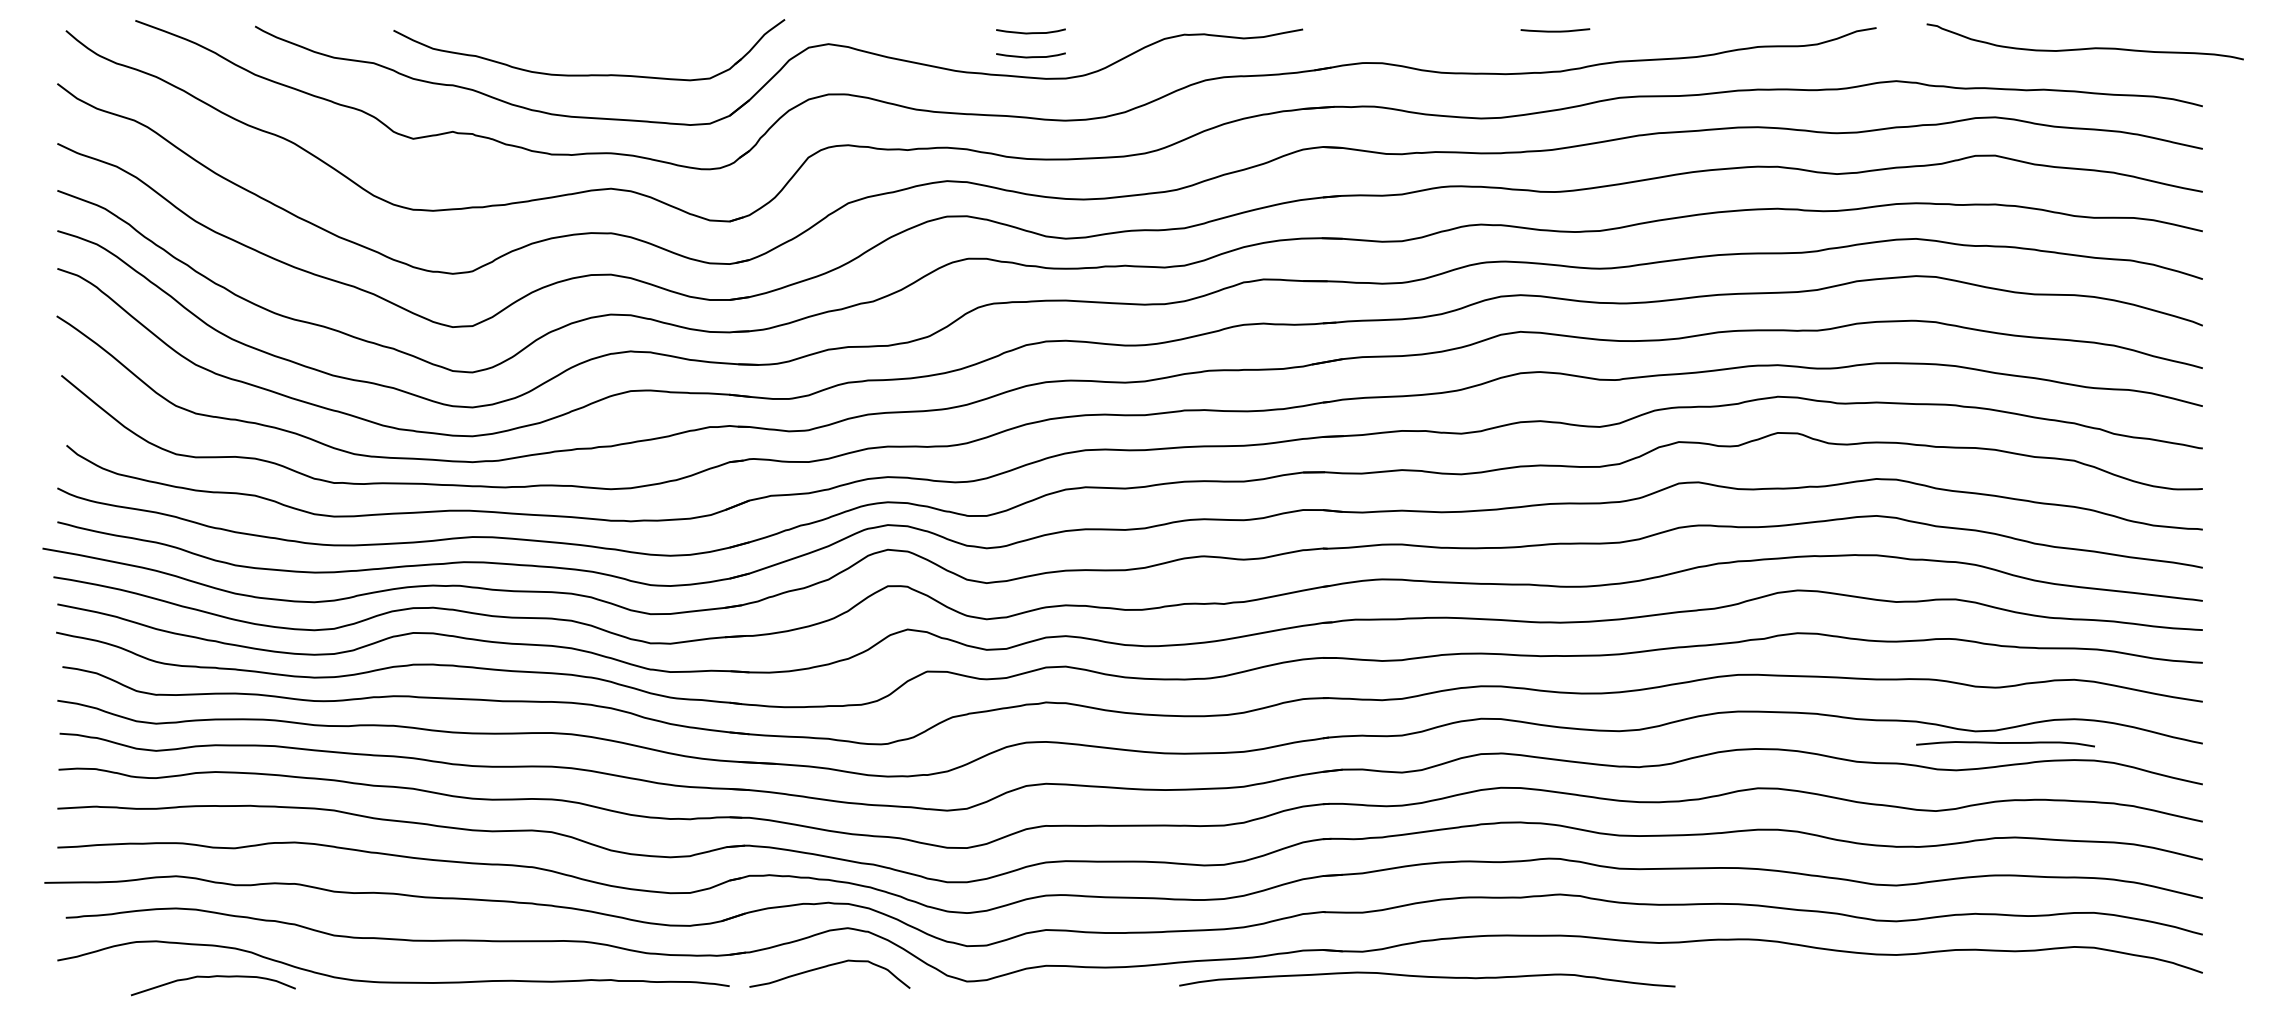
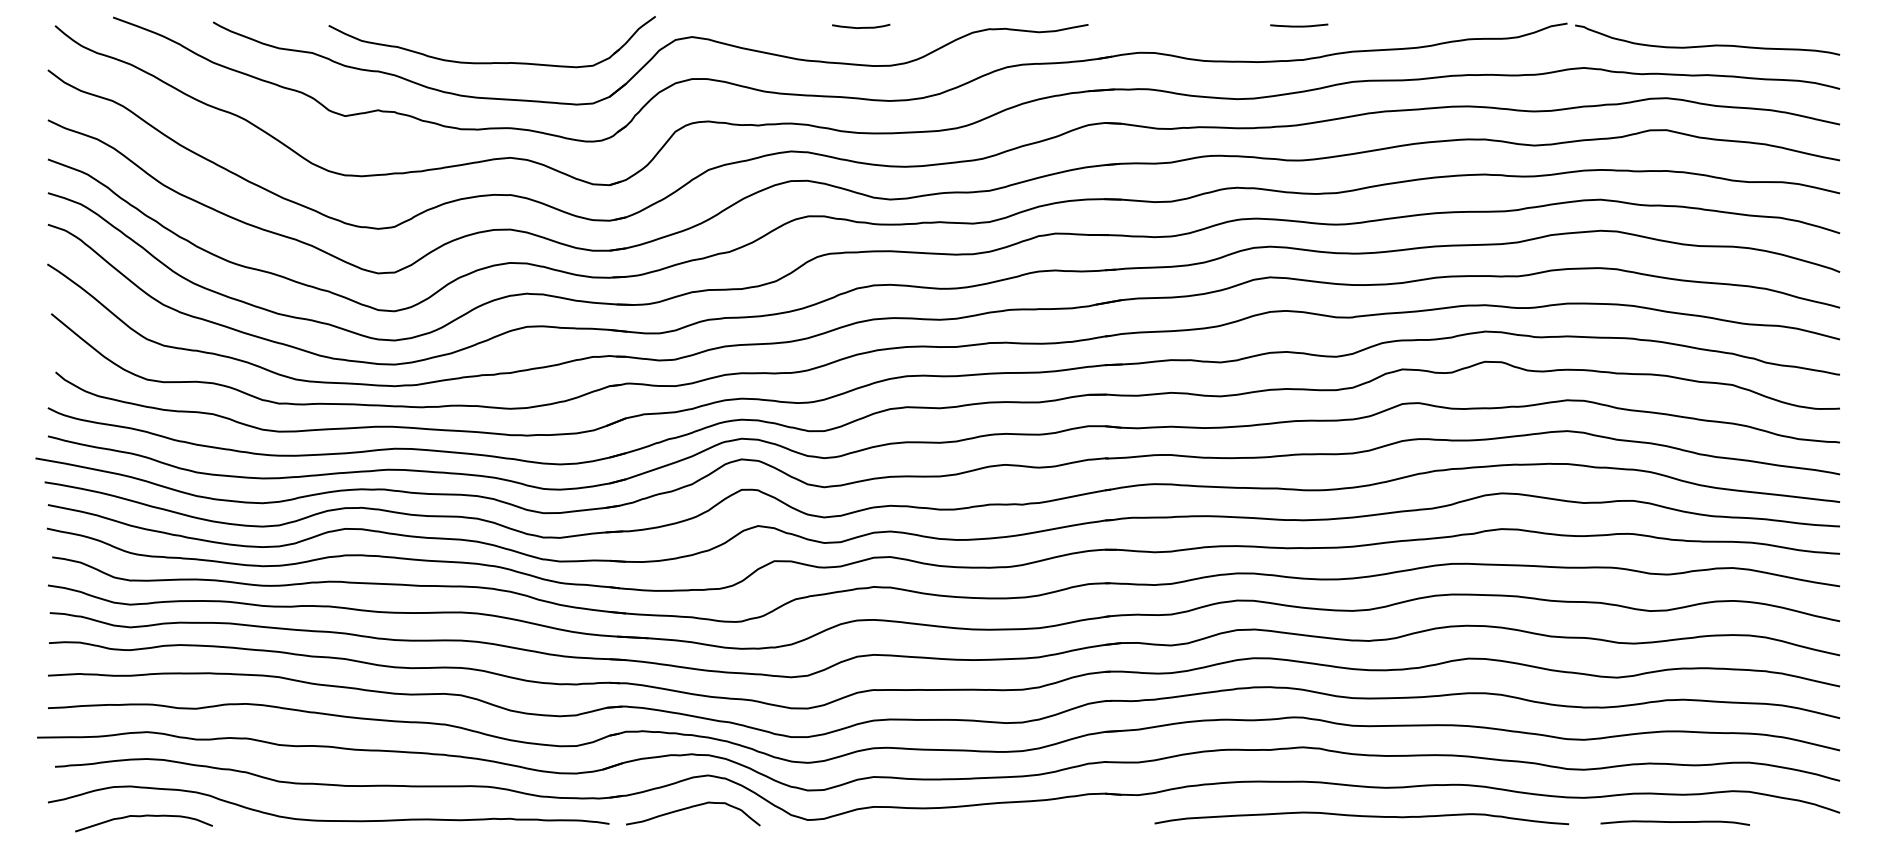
curve: (2084, 48) -> (1706, 45), moved
curve: (1030, 56) -> (860, 47), removed
curve: (2005, 743) -> (1675, 822), moved
curve: (212, 977) -> (143, 816), moved
curve: (1427, 977) -> (1361, 816), moved

